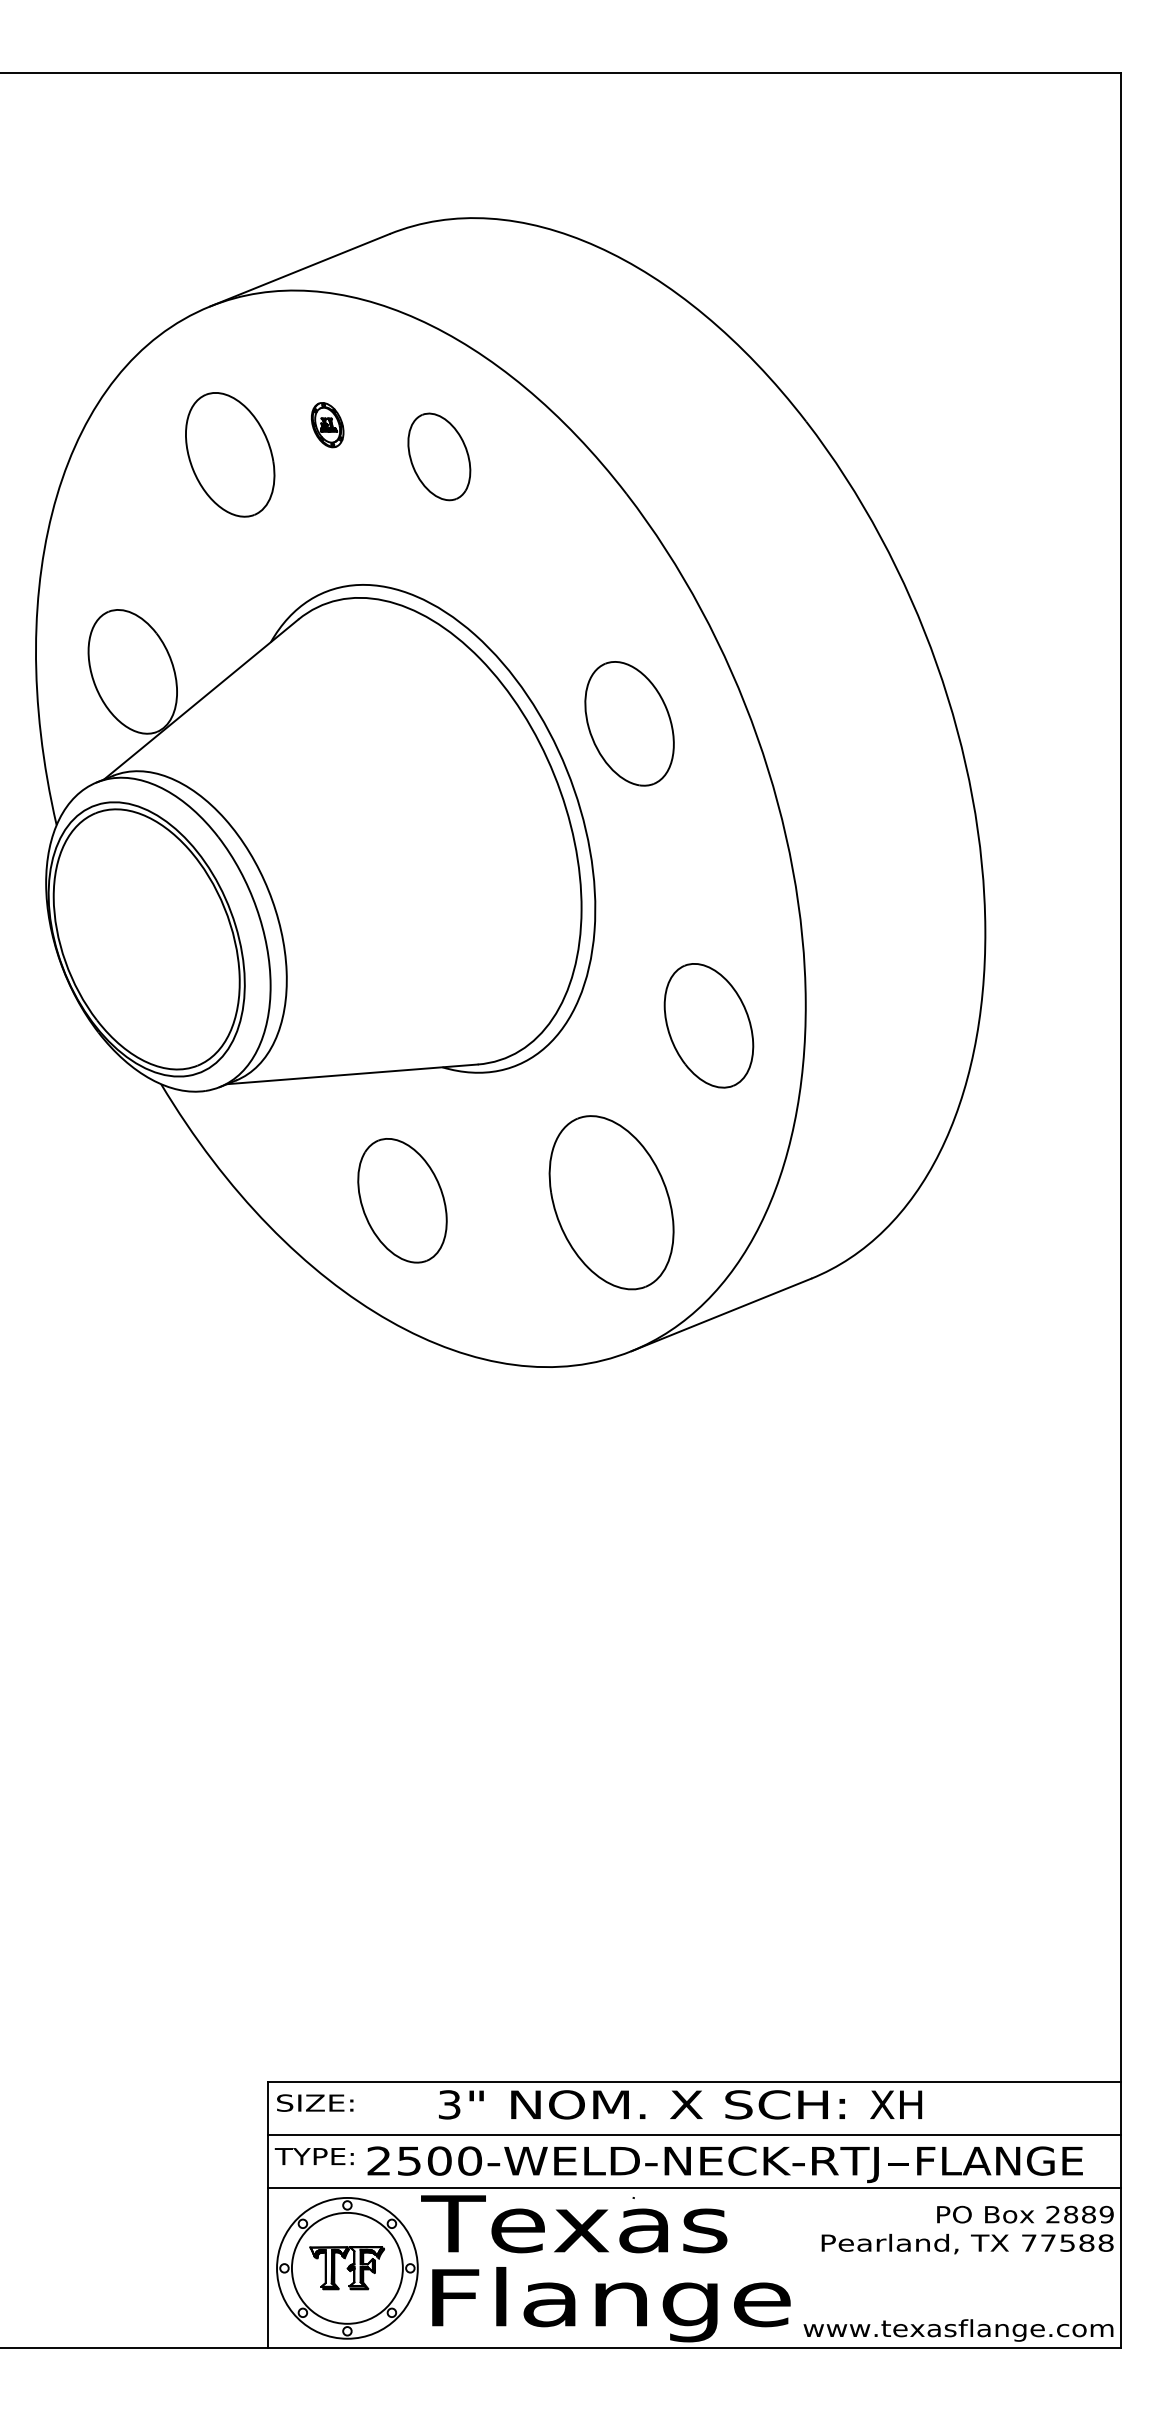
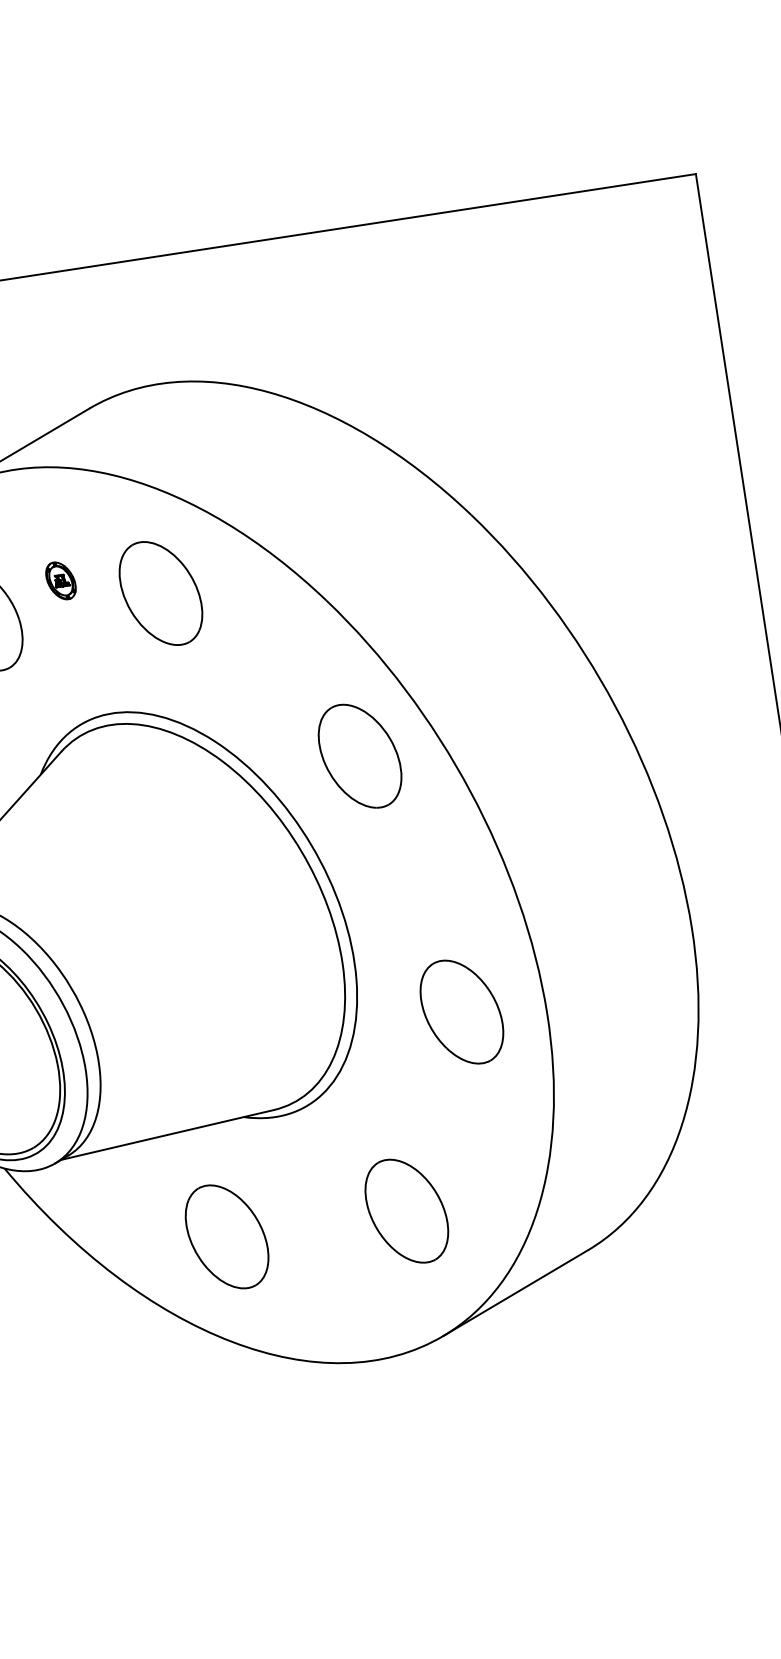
part: (439, 456) -> (161, 593), size x1.43
part: (629, 723) -> (359, 756), moved
part: (708, 1025) -> (461, 1011), moved
part: (611, 1202) -> (406, 1210), size x0.71

